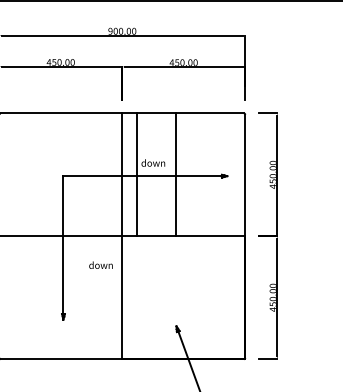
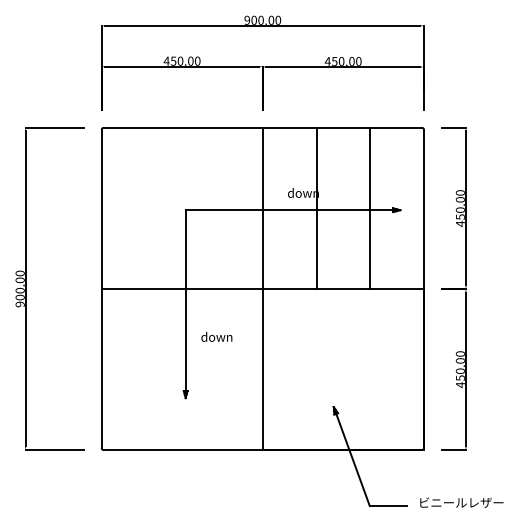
line: (137, 174) -> (316, 207), moved
line: (176, 174) -> (370, 207), moved
text: (100, 264) -> (216, 336), moved

